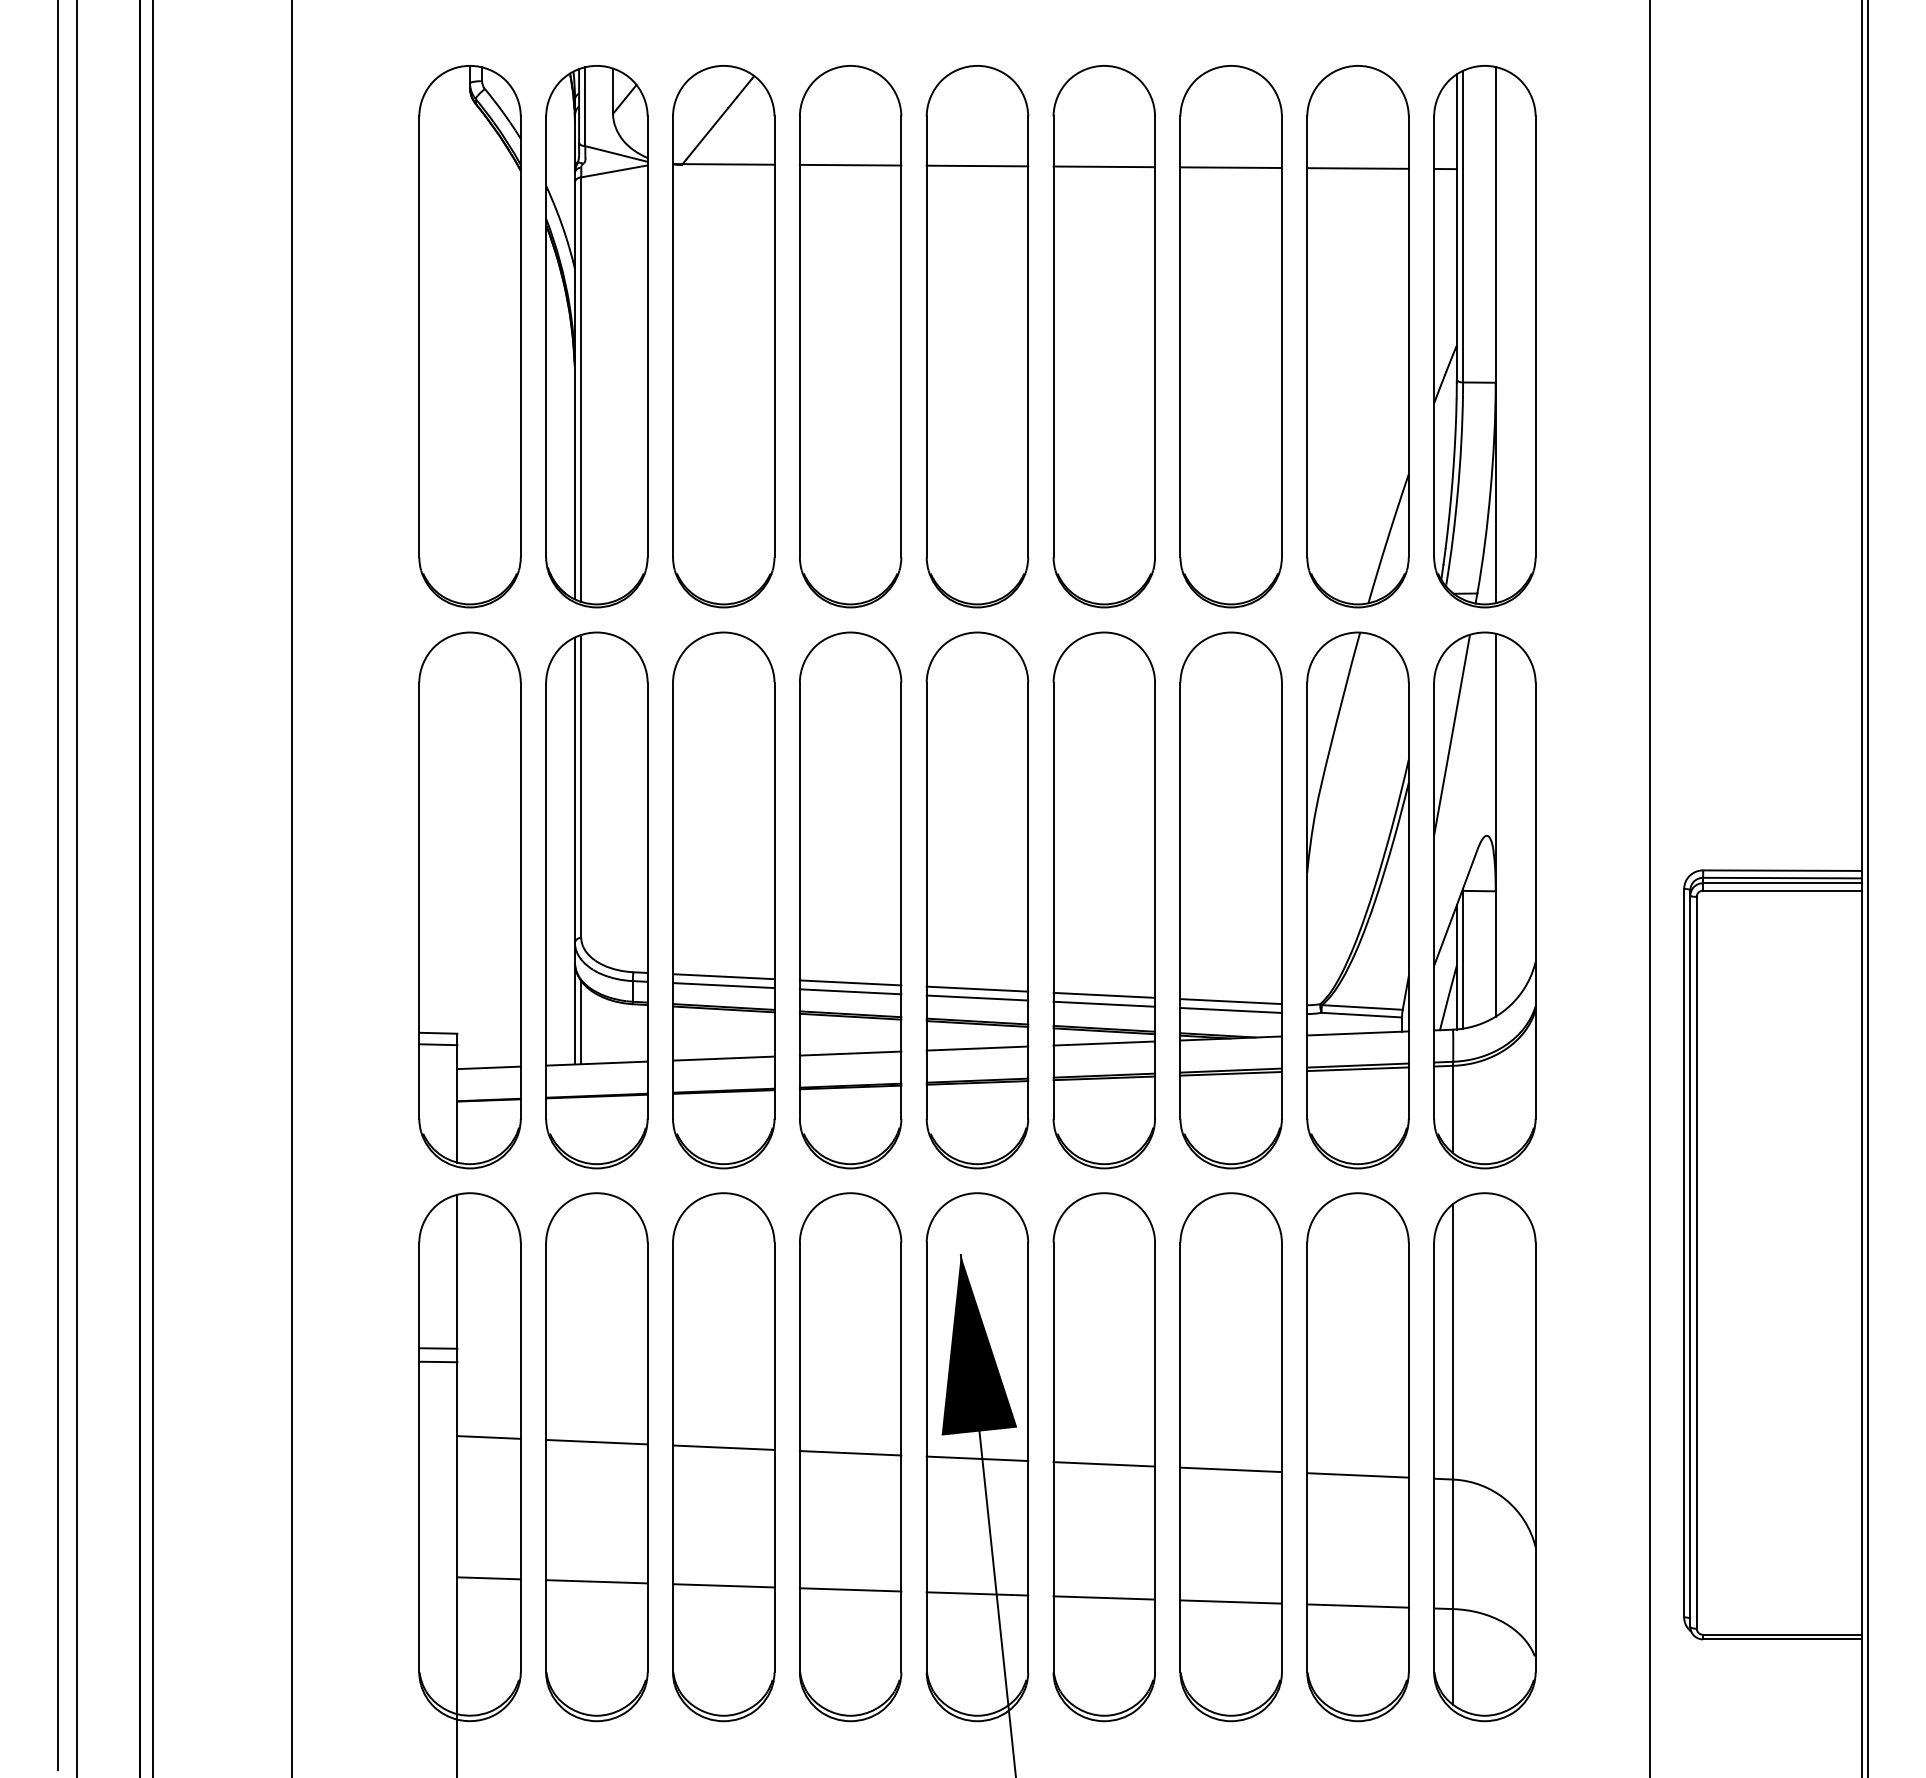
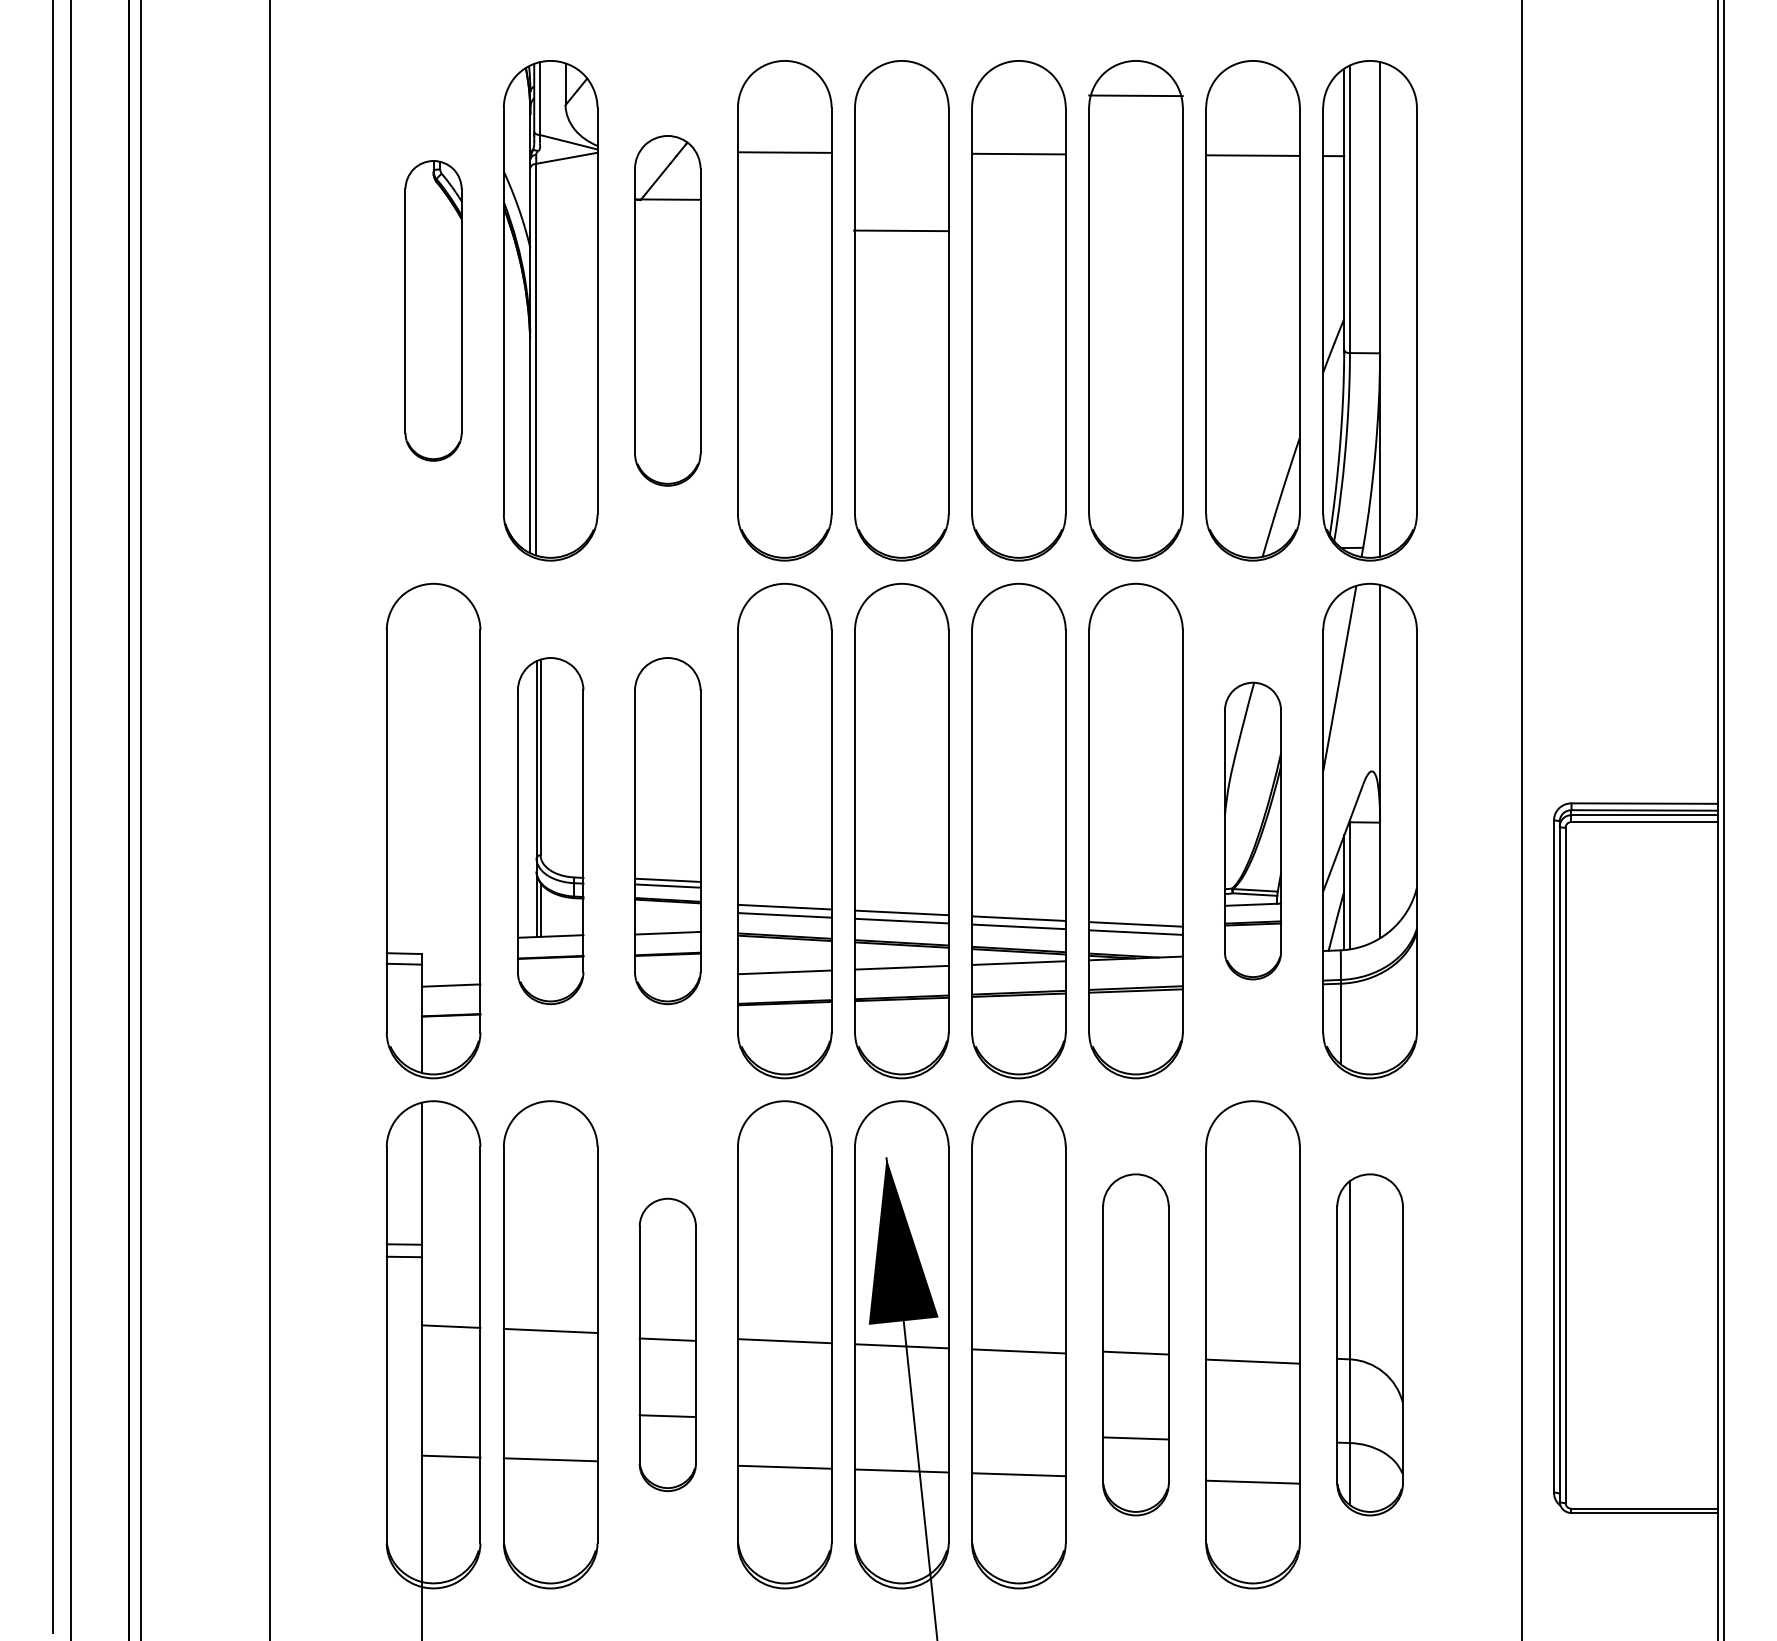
line: (977, 165) -> (900, 230), moved
line: (1230, 167) -> (1135, 95), moved
part: (469, 336) -> (433, 310), size x0.6
part: (723, 336) -> (667, 310), size x0.7
part: (596, 900) -> (550, 831), size x0.7
part: (723, 900) -> (667, 831), size x0.7
part: (1357, 900) -> (1252, 831), size x0.6
part: (723, 1457) -> (667, 1345), size x0.6
part: (1230, 1457) -> (1135, 1345), size x0.7
part: (1484, 1457) -> (1369, 1345), size x0.7

